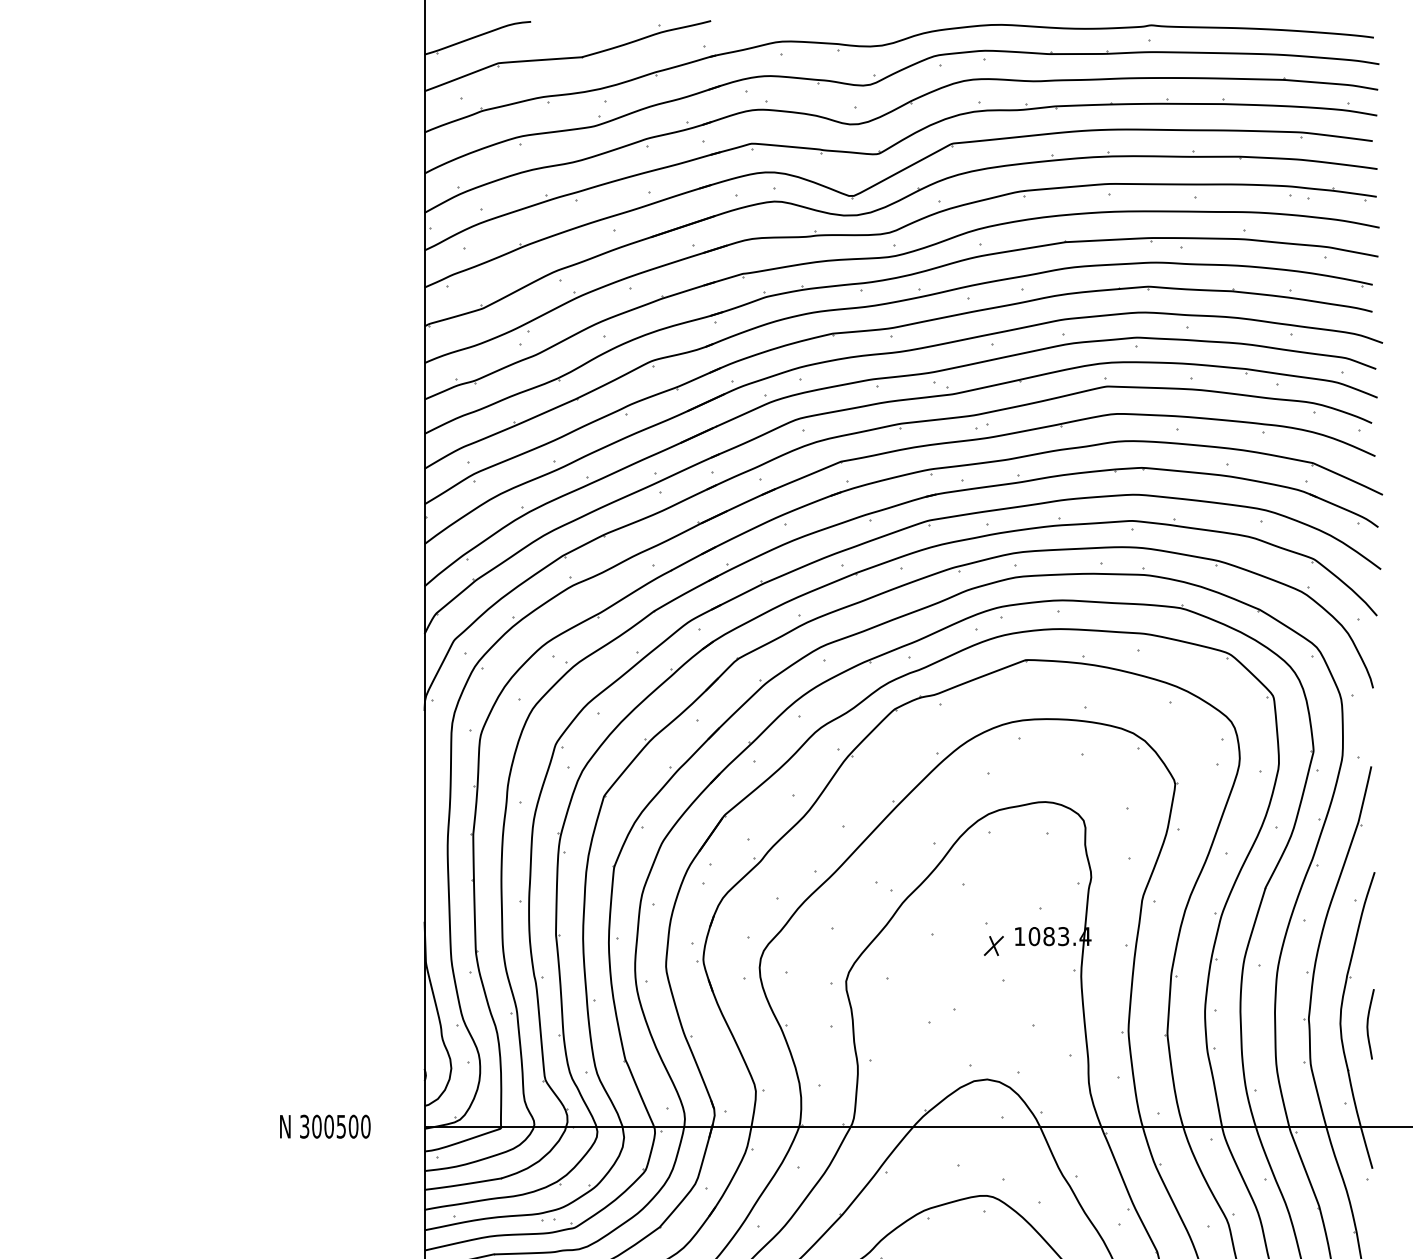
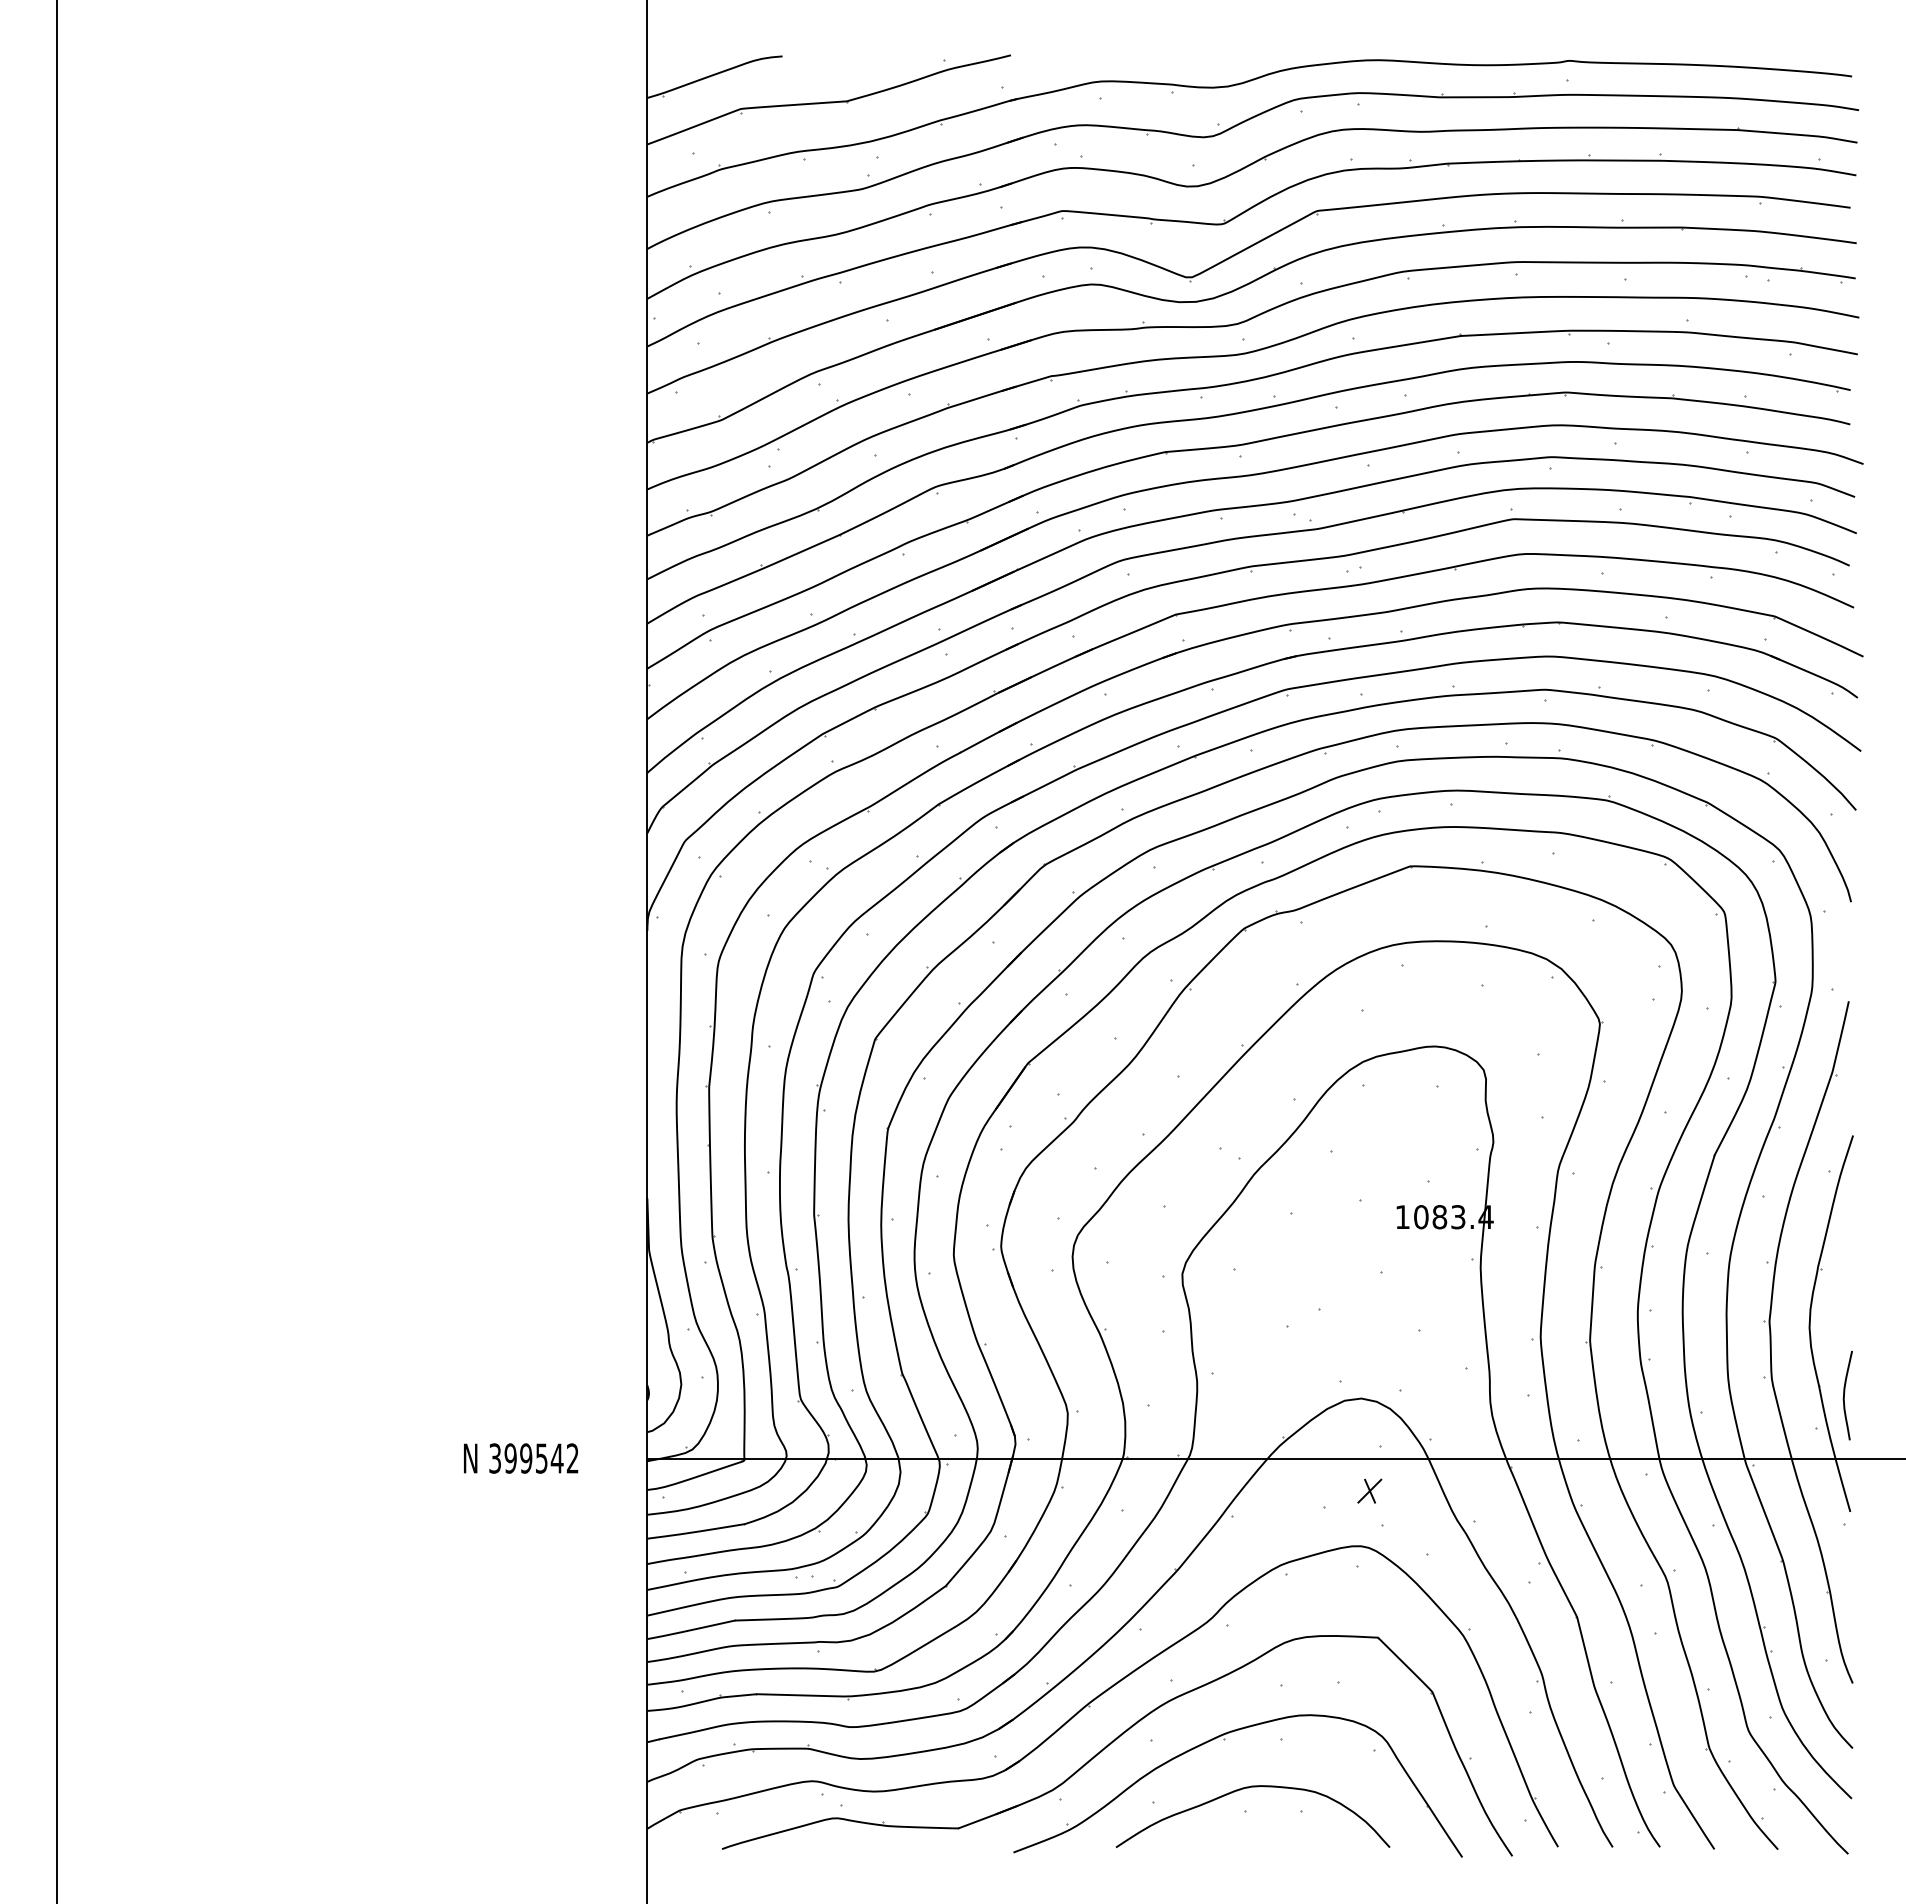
part: (993, 945) -> (1369, 1490), moved
curve: (1367, 1024) -> (1844, 1395), moved
text: (341, 1126) -> (541, 1458), 300500 -> 399542

